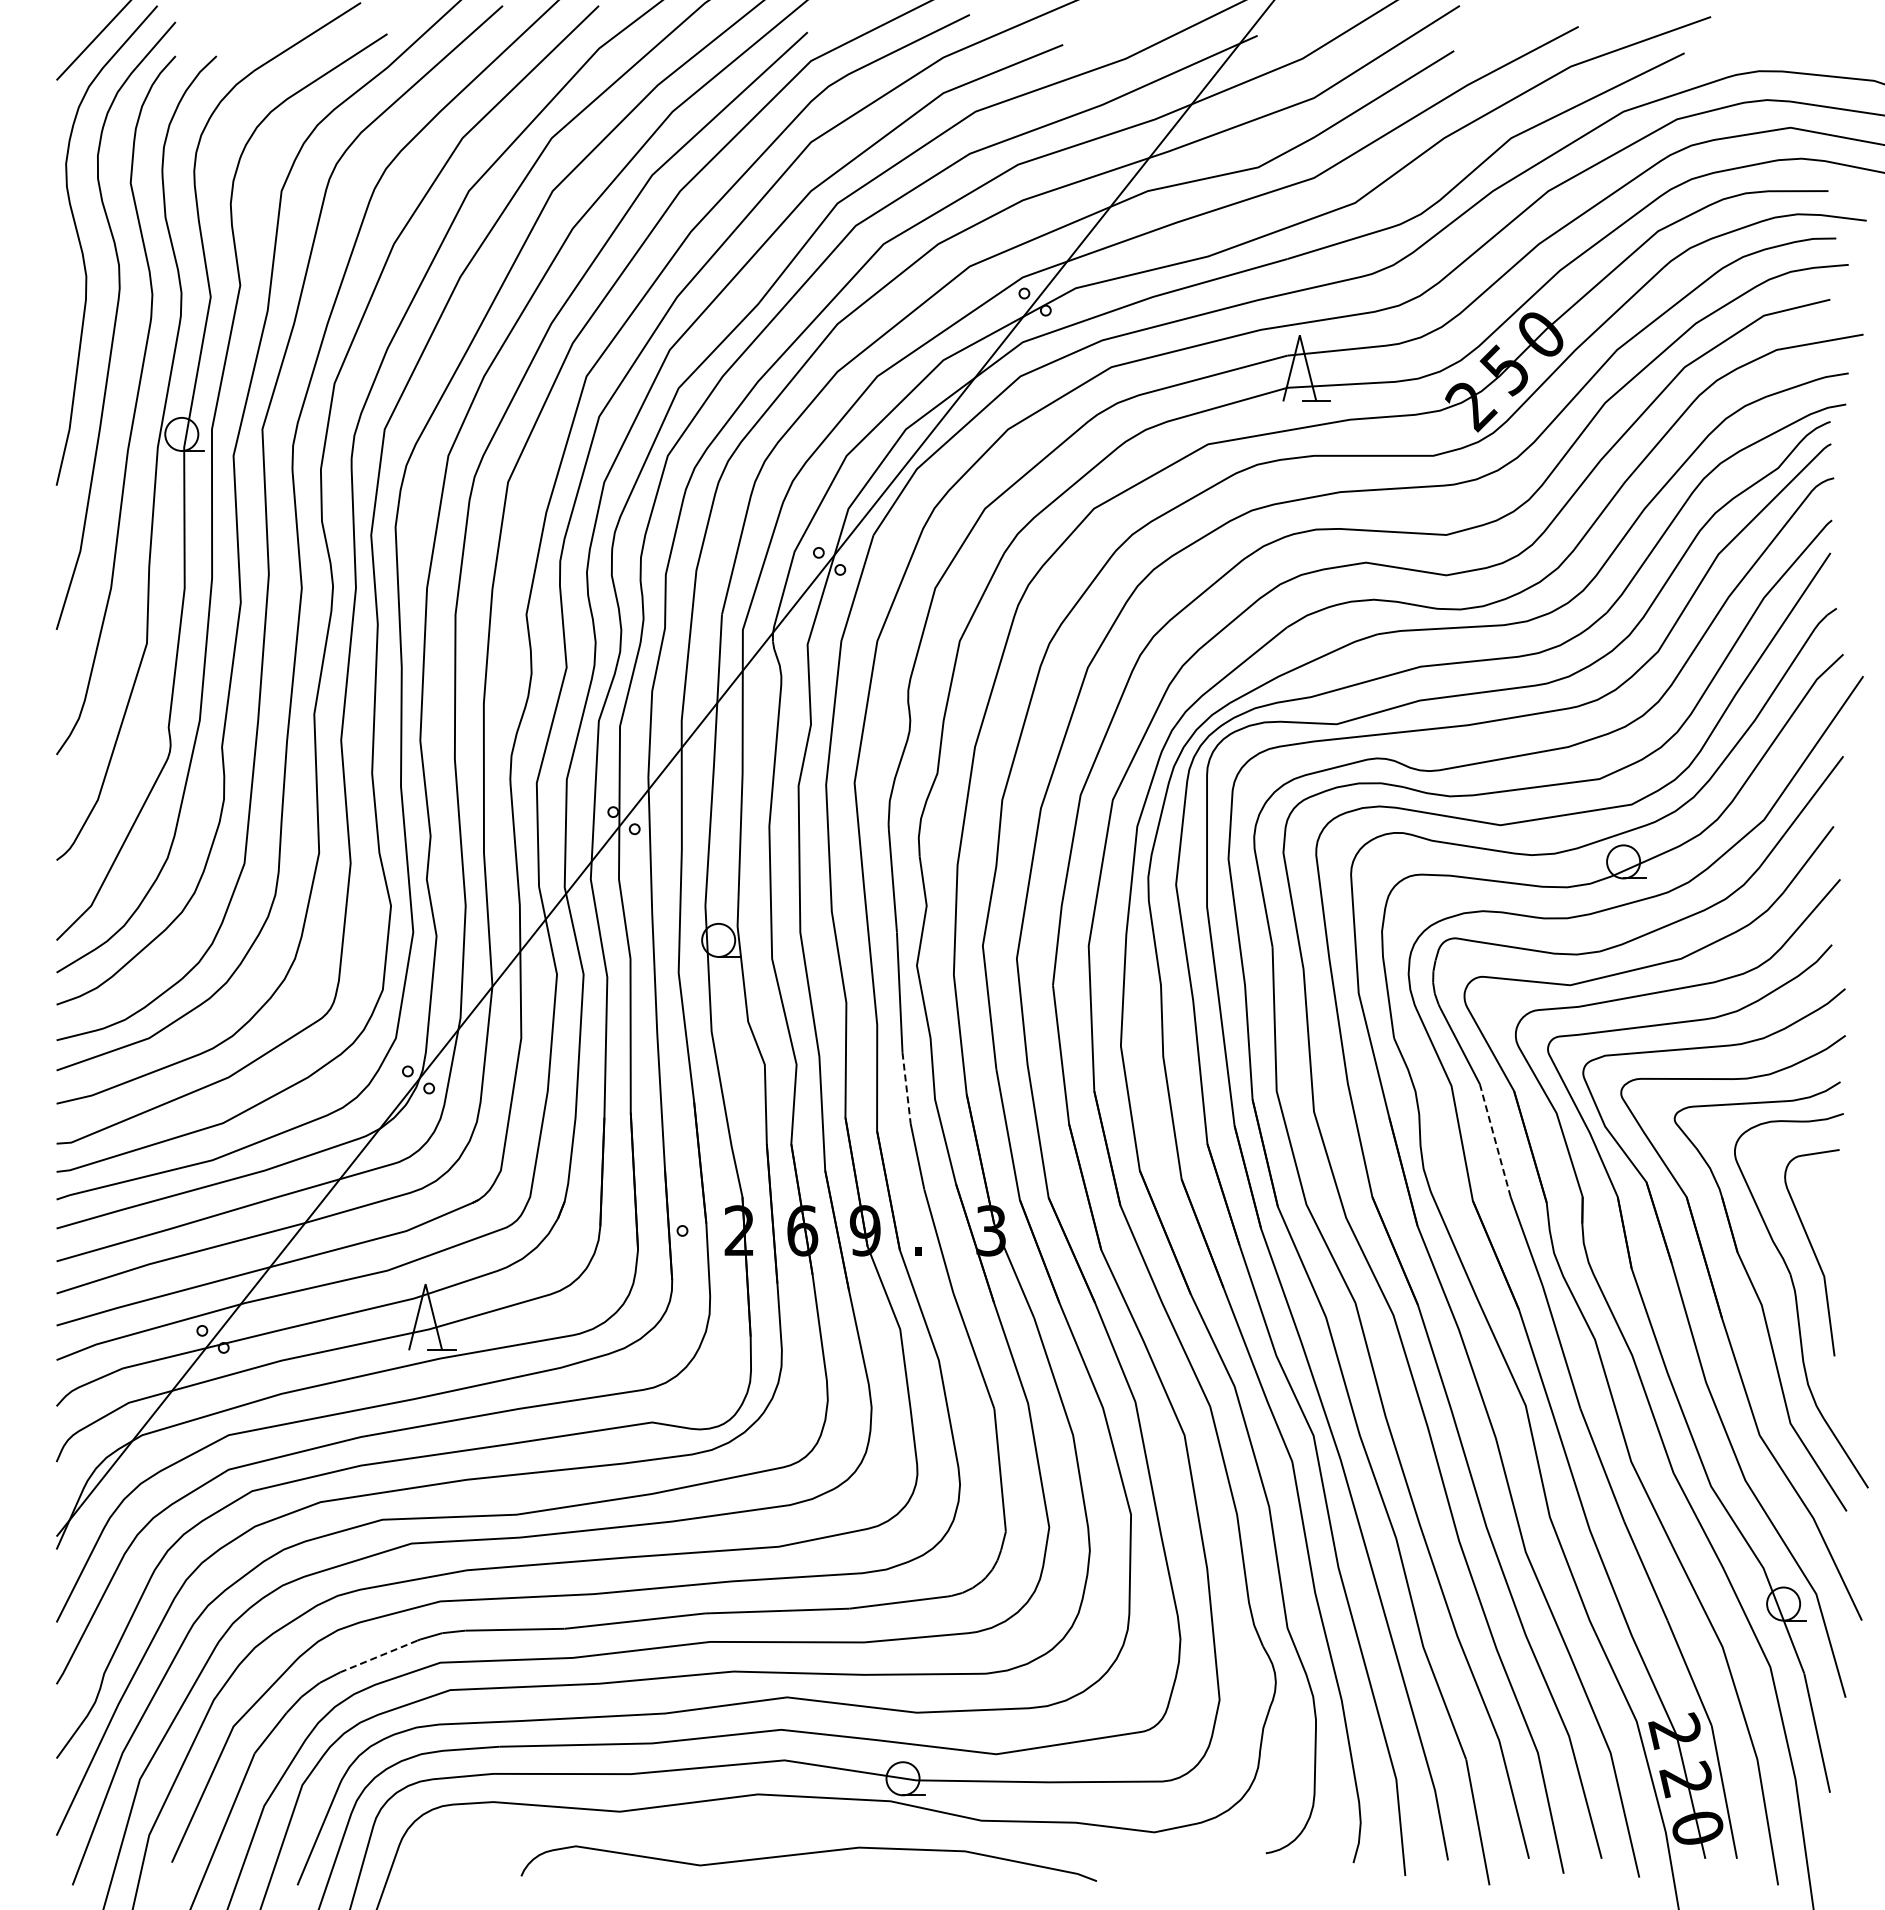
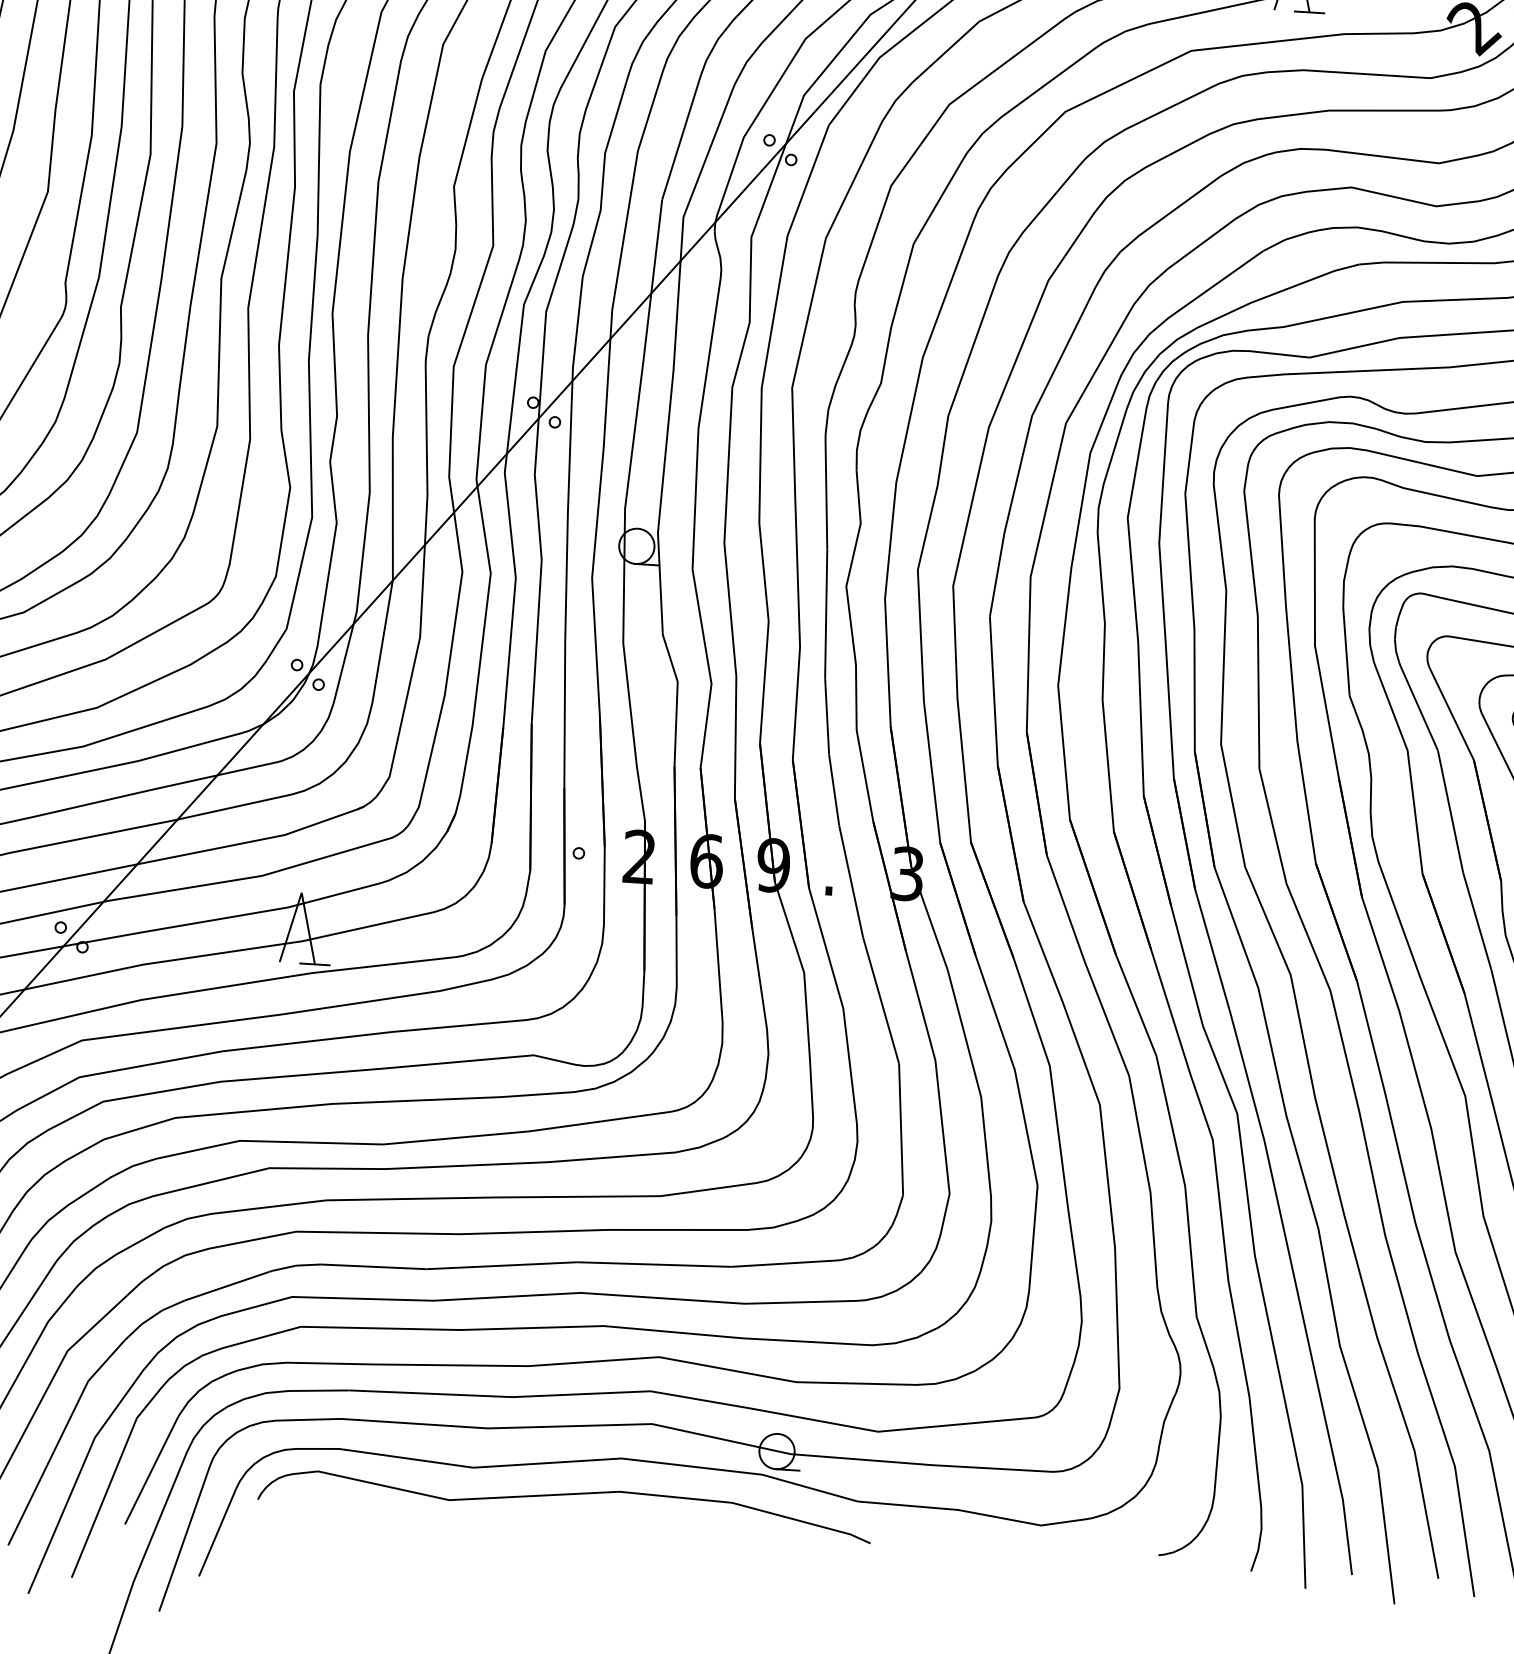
line: (906, 1088) -> (826, 716), dashed -> solid
line: (1495, 1140) -> (1450, 811), dashed -> solid
line: (378, 1656) -> (226, 1286), dashed -> solid
curve: (808, 1854) -> (565, 1495), moved

